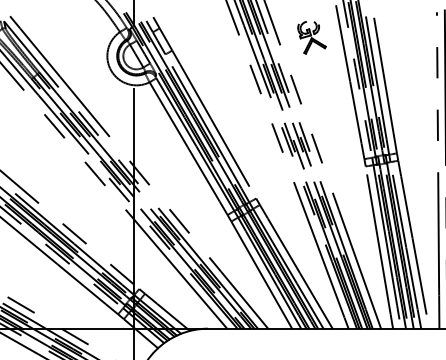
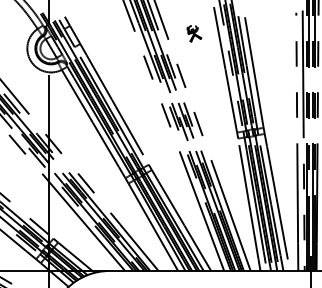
part: (311, 37) -> (193, 33), size x0.6

